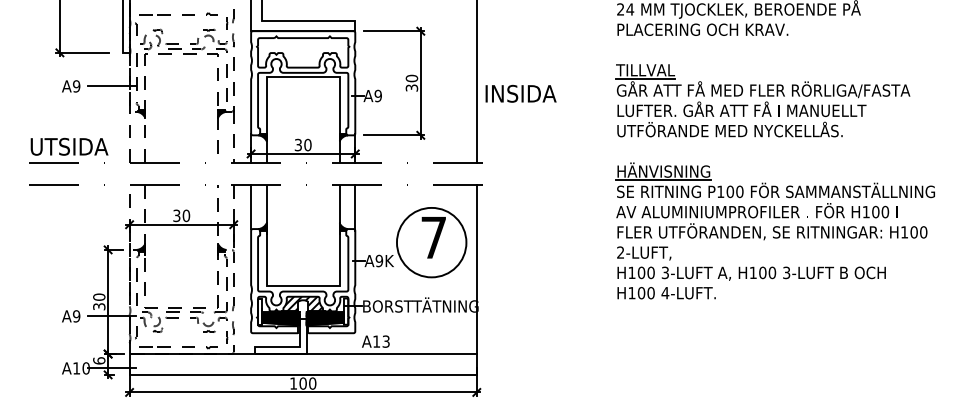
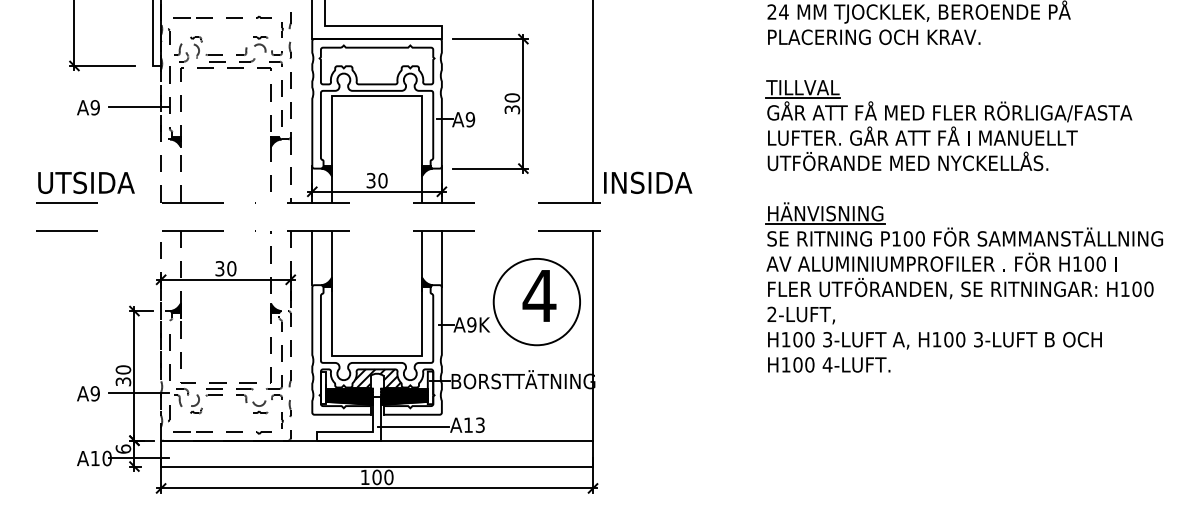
text: (520, 93) -> (647, 182), moved
text: (433, 237) -> (539, 295), 7 -> 4
line: (331, 343) -> (412, 427), added

